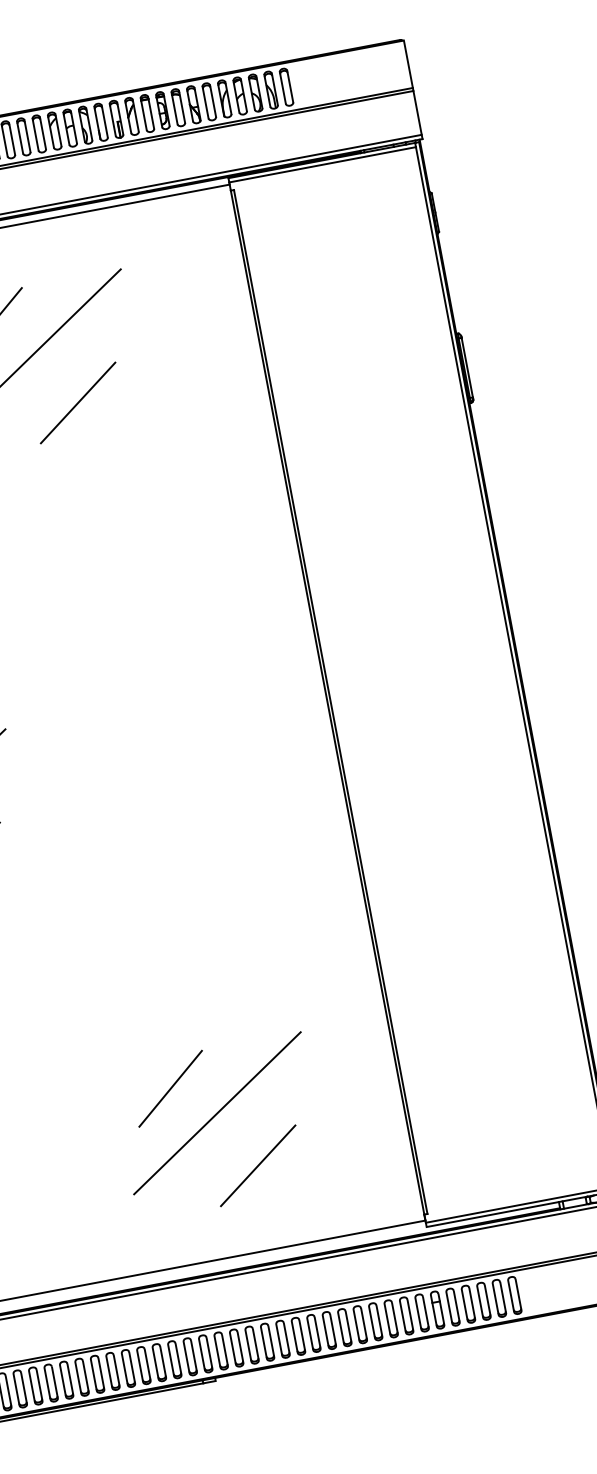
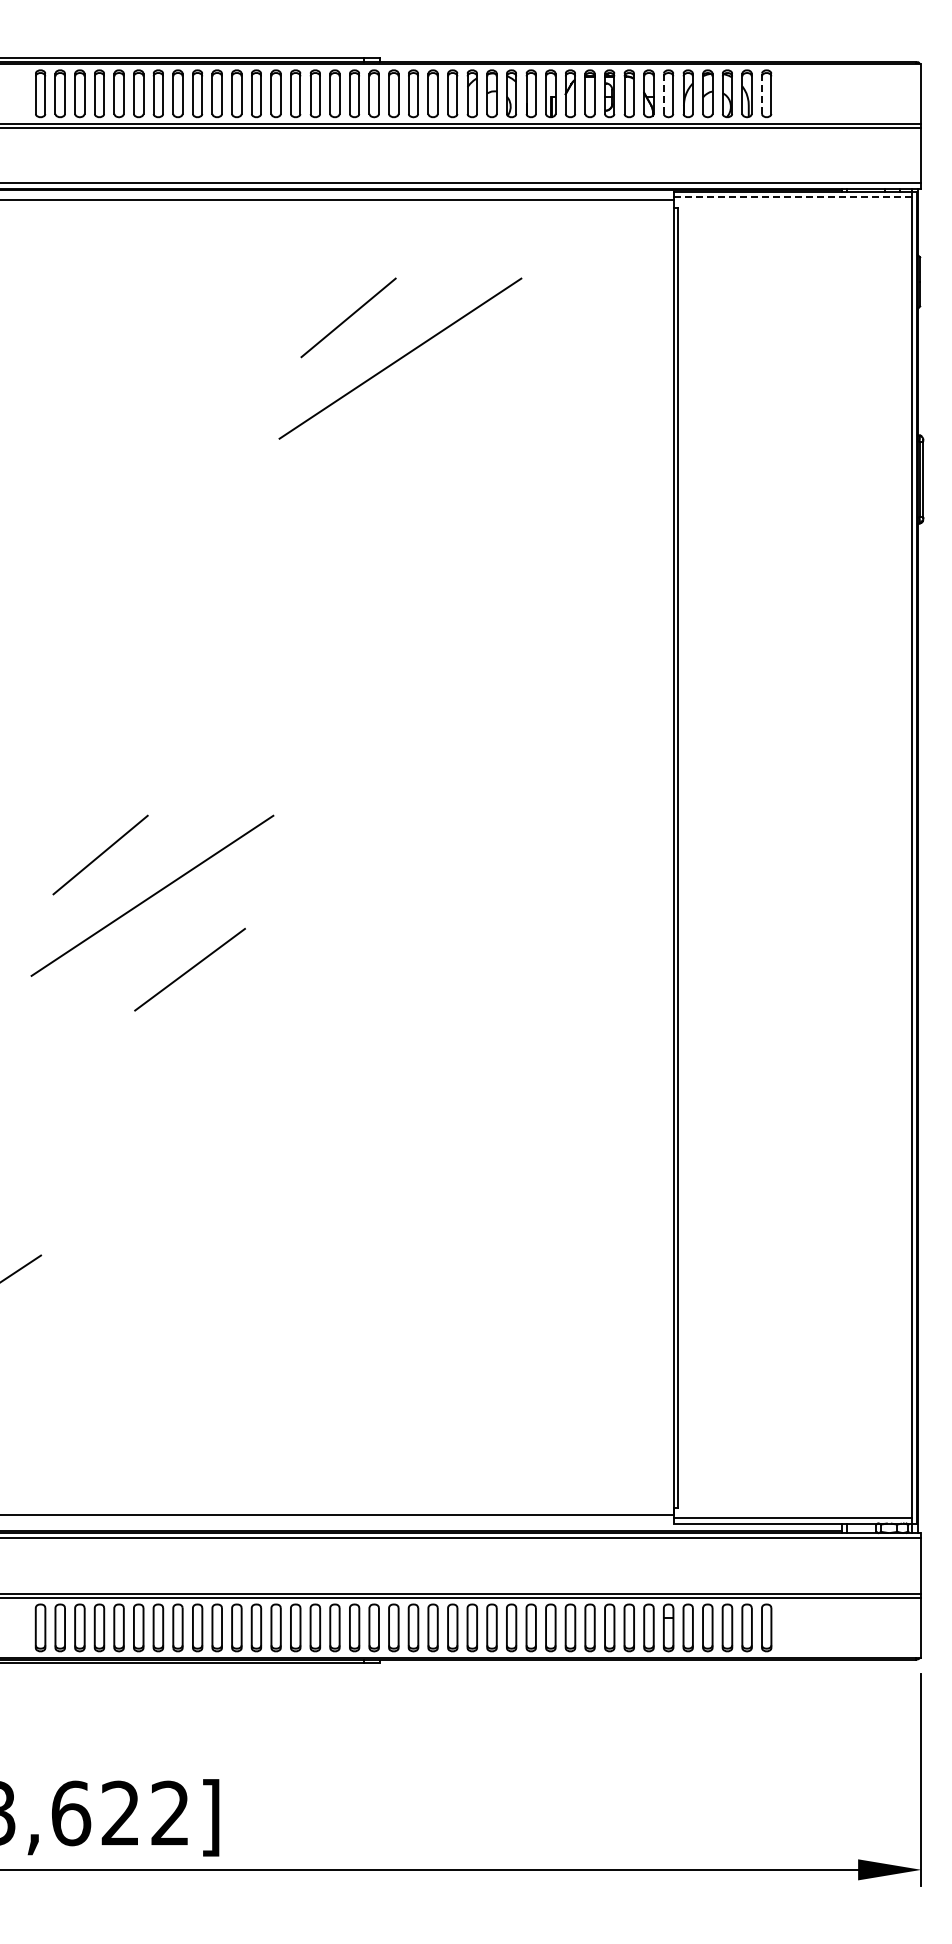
line: (283, 87) -> (762, 93), solid -> dashed
line: (205, 102) -> (663, 93), solid -> dashed
line: (322, 165) -> (792, 197), solid -> dashed
line: (77, 403) -> (437, 432), removed
line: (170, 1088) -> (392, 1294), removed
line: (217, 1113) -> (444, 1335), removed
line: (257, 1165) -> (481, 1409), removed

